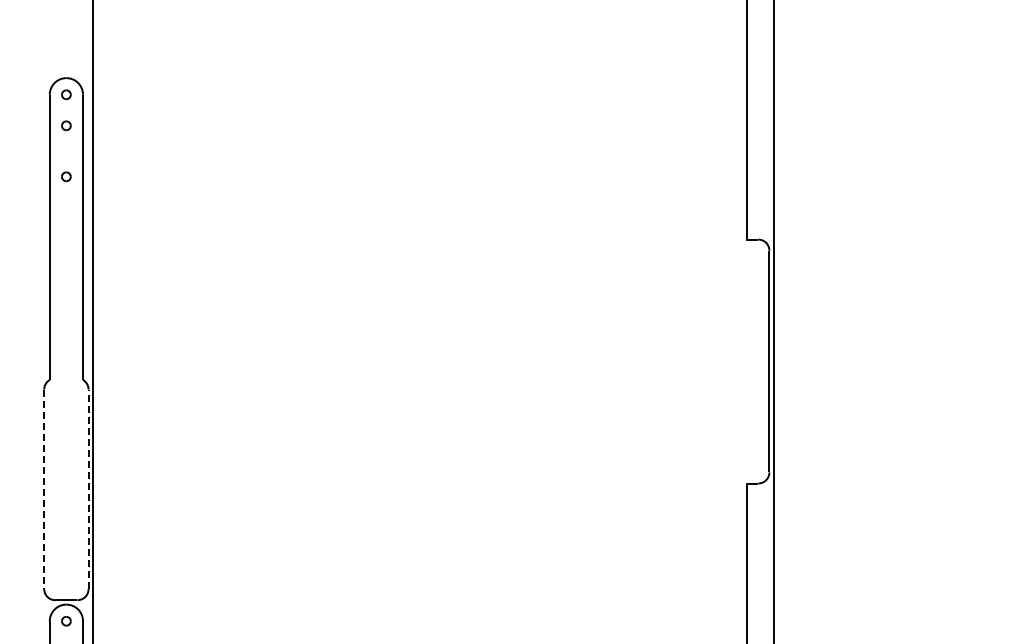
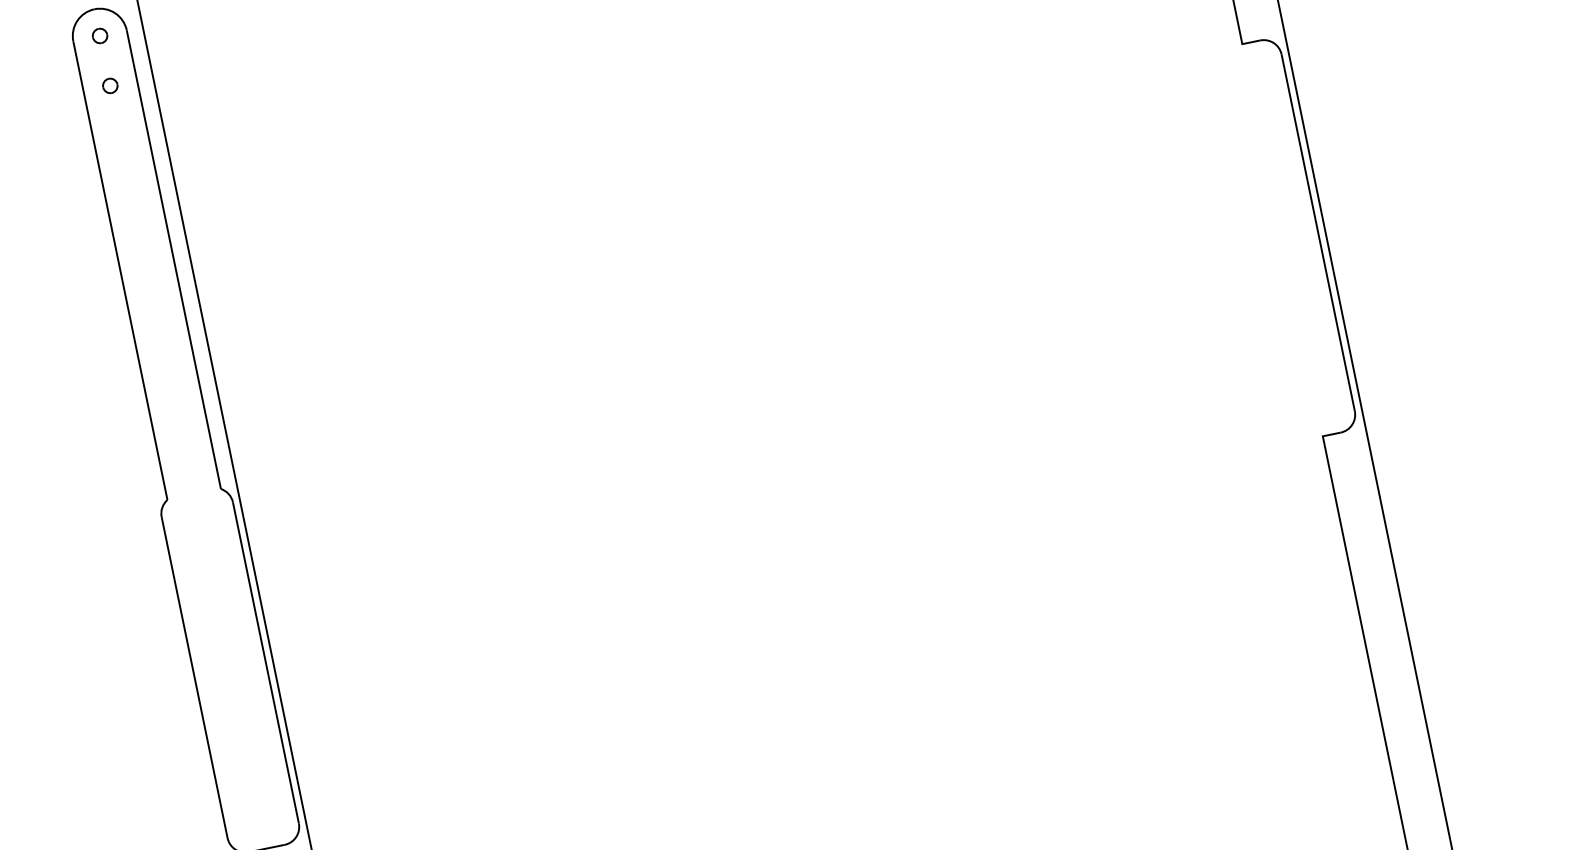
part: (66, 176) -> (127, 167), removed
line: (44, 489) -> (195, 677), dashed -> solid
line: (88, 489) -> (265, 663), dashed -> solid

